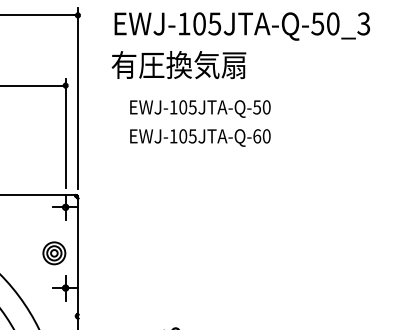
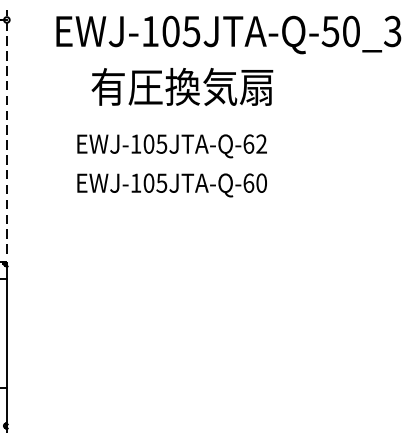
text: (178, 65) -> (181, 87), moved
line: (77, 97) -> (6, 130), solid -> dashed
text: (261, 107) -> (254, 144), EWJ-105JTA-Q-50 -> EWJ-105JTA-Q-62

